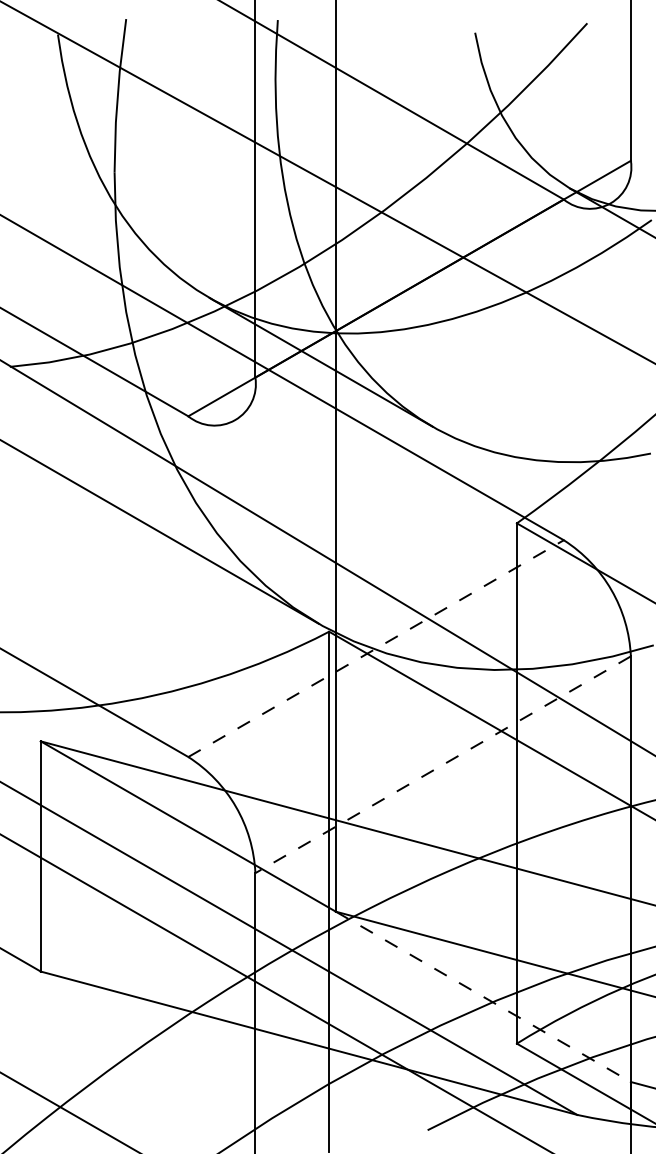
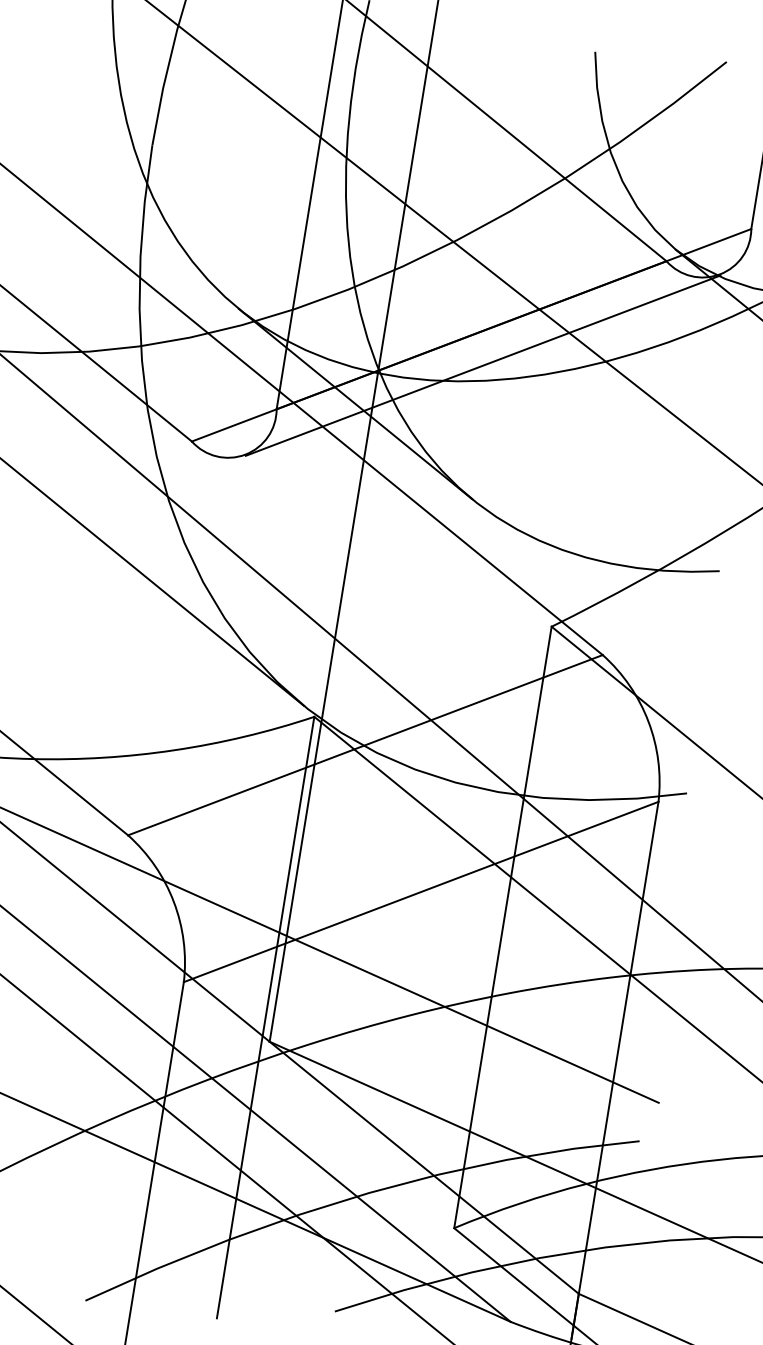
line: (423, 312) -> (483, 365), added
line: (376, 648) -> (365, 745), dashed -> solid
line: (443, 764) -> (421, 891), dashed -> solid
line: (483, 997) -> (424, 1168), dashed -> solid

